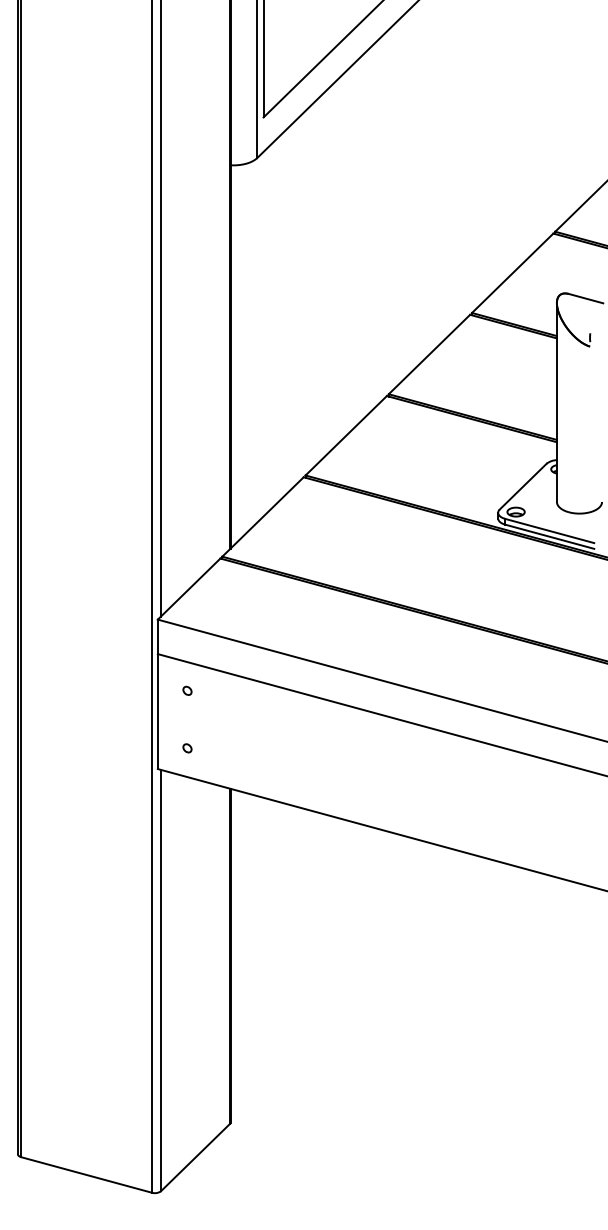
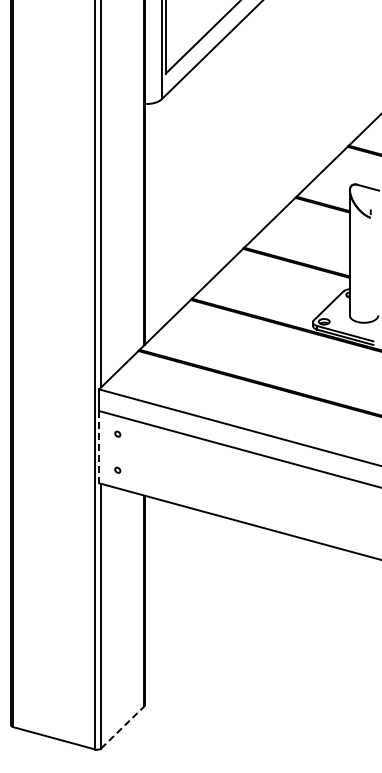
line: (158, 712) -> (99, 447), solid -> dashed
line: (196, 1157) -> (123, 727), solid -> dashed

